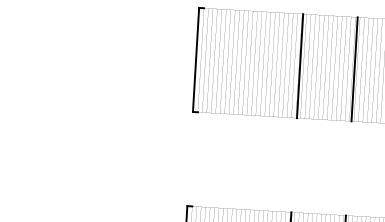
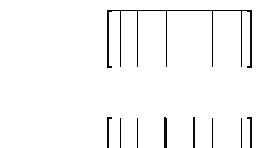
line: (299, 65) -> (164, 38), removed
line: (355, 68) -> (194, 38), removed

